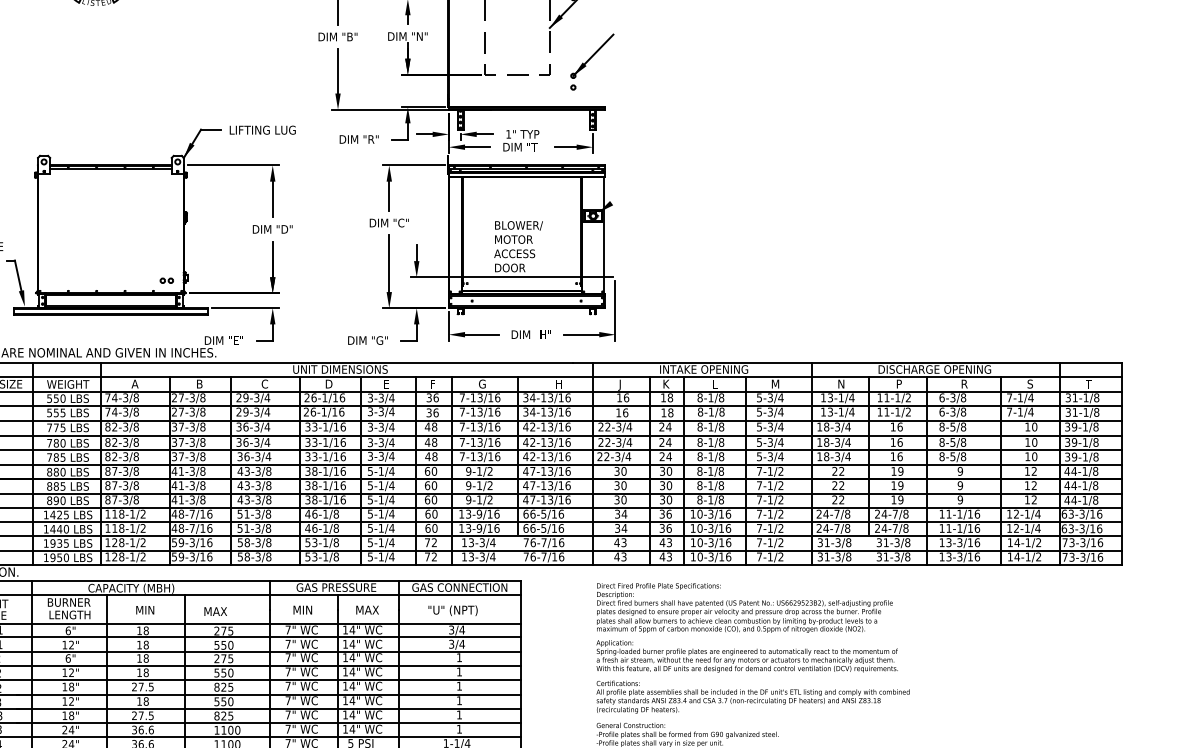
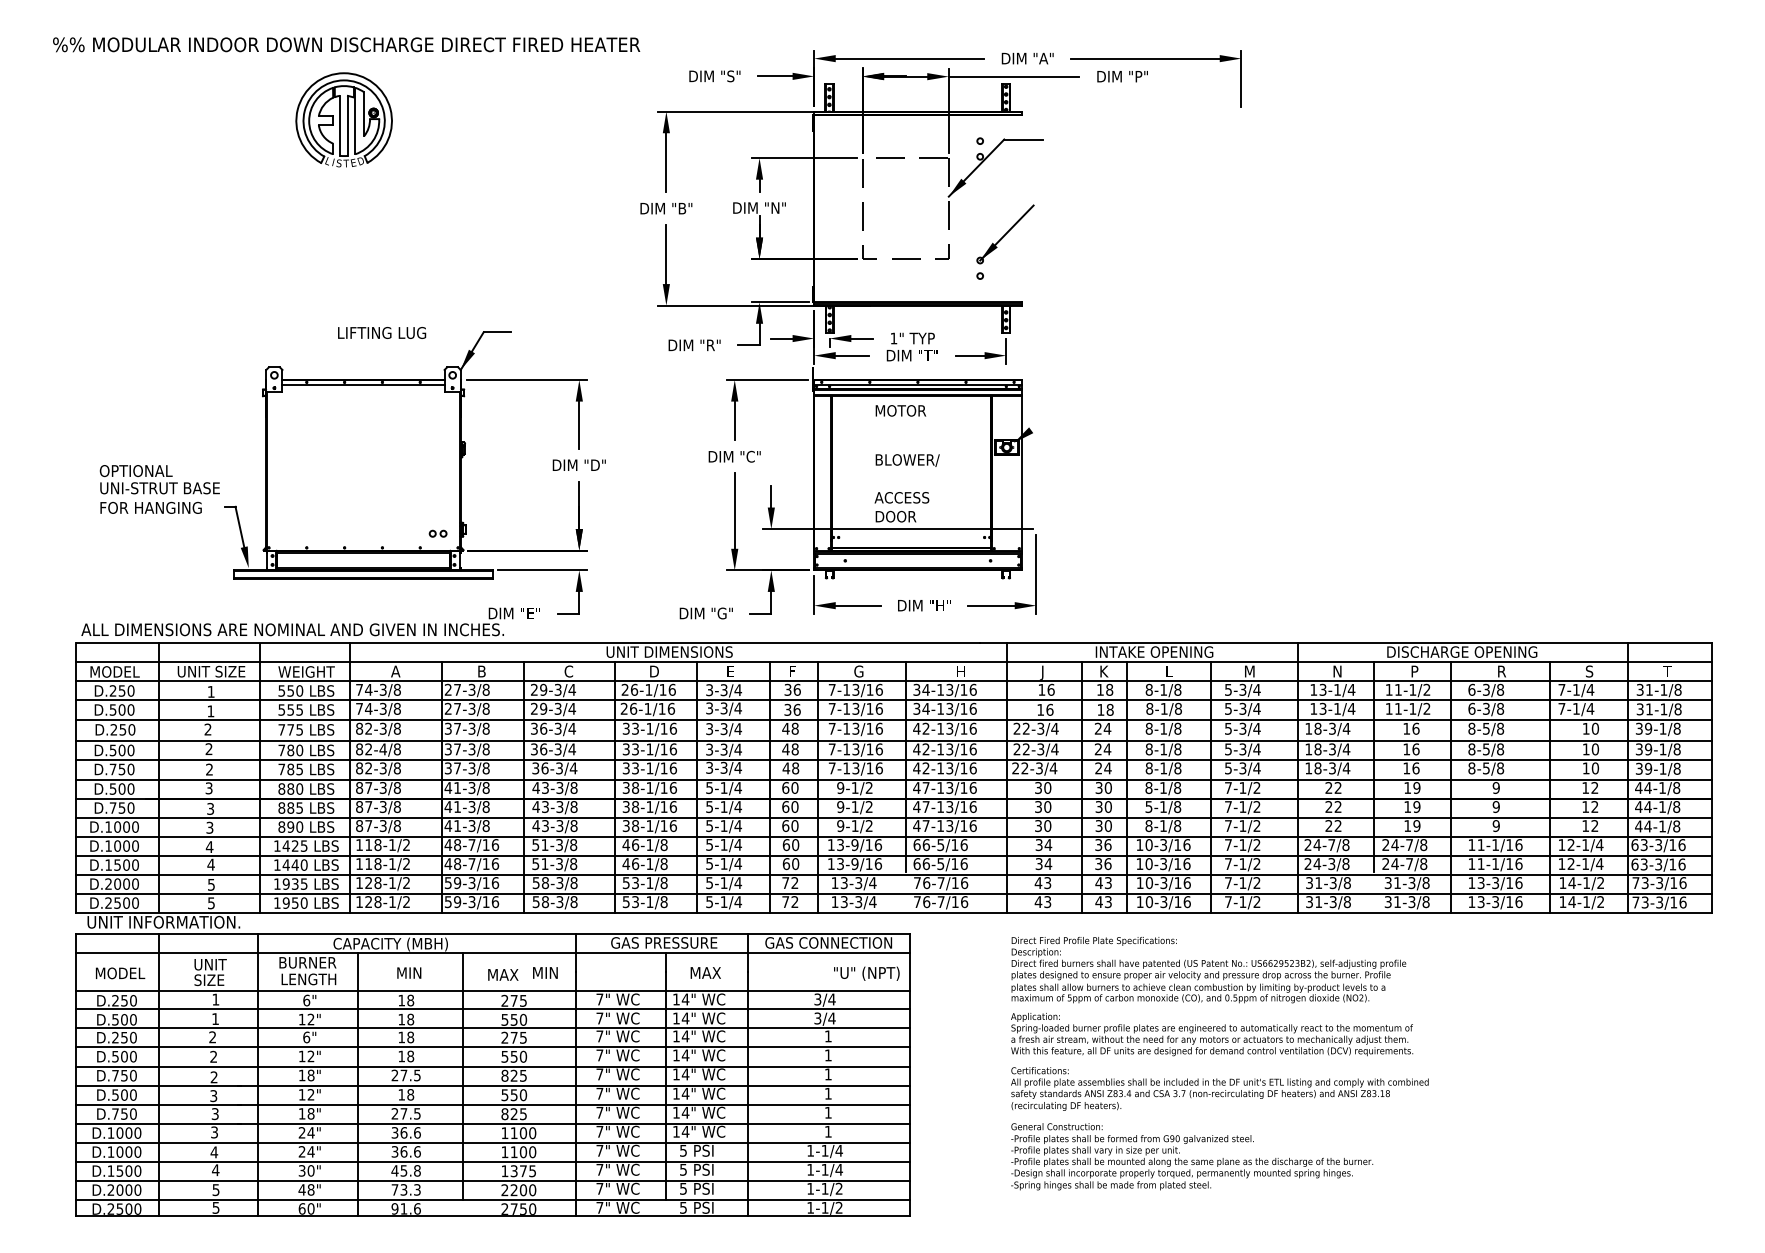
text: (263, 129) -> (382, 332), moved
text: (513, 239) -> (900, 410), moved
text: (125, 442) -> (382, 749), 82-3/8 -> 82-4/8
text: (699, 485) -> (1148, 806), 8-1/8 -> 5-1/8
text: (836, 528) -> (1331, 864), 24-7/8 -> 24-3/8
text: (302, 609) -> (545, 972), moved
text: (452, 610) -> (866, 973), moved

